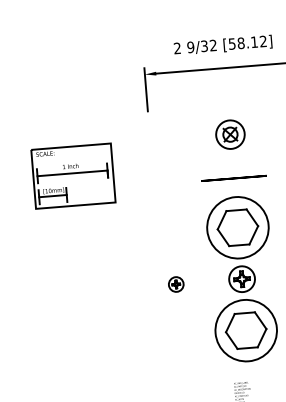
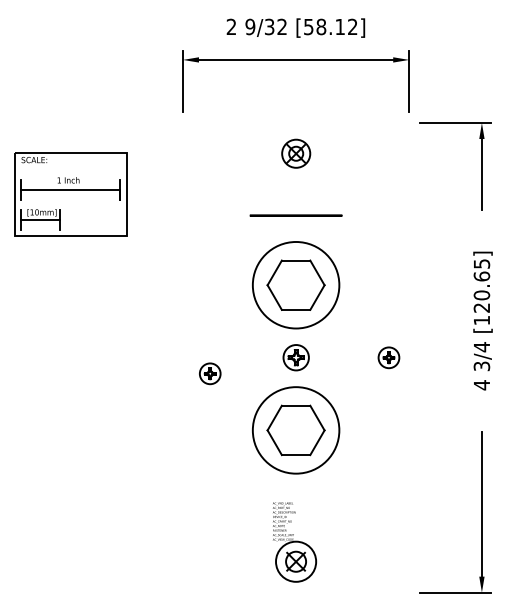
part: (230, 134) -> (296, 153), size x0.7
part: (242, 278) -> (296, 357), size x0.7
part: (176, 284) -> (210, 373), moved

